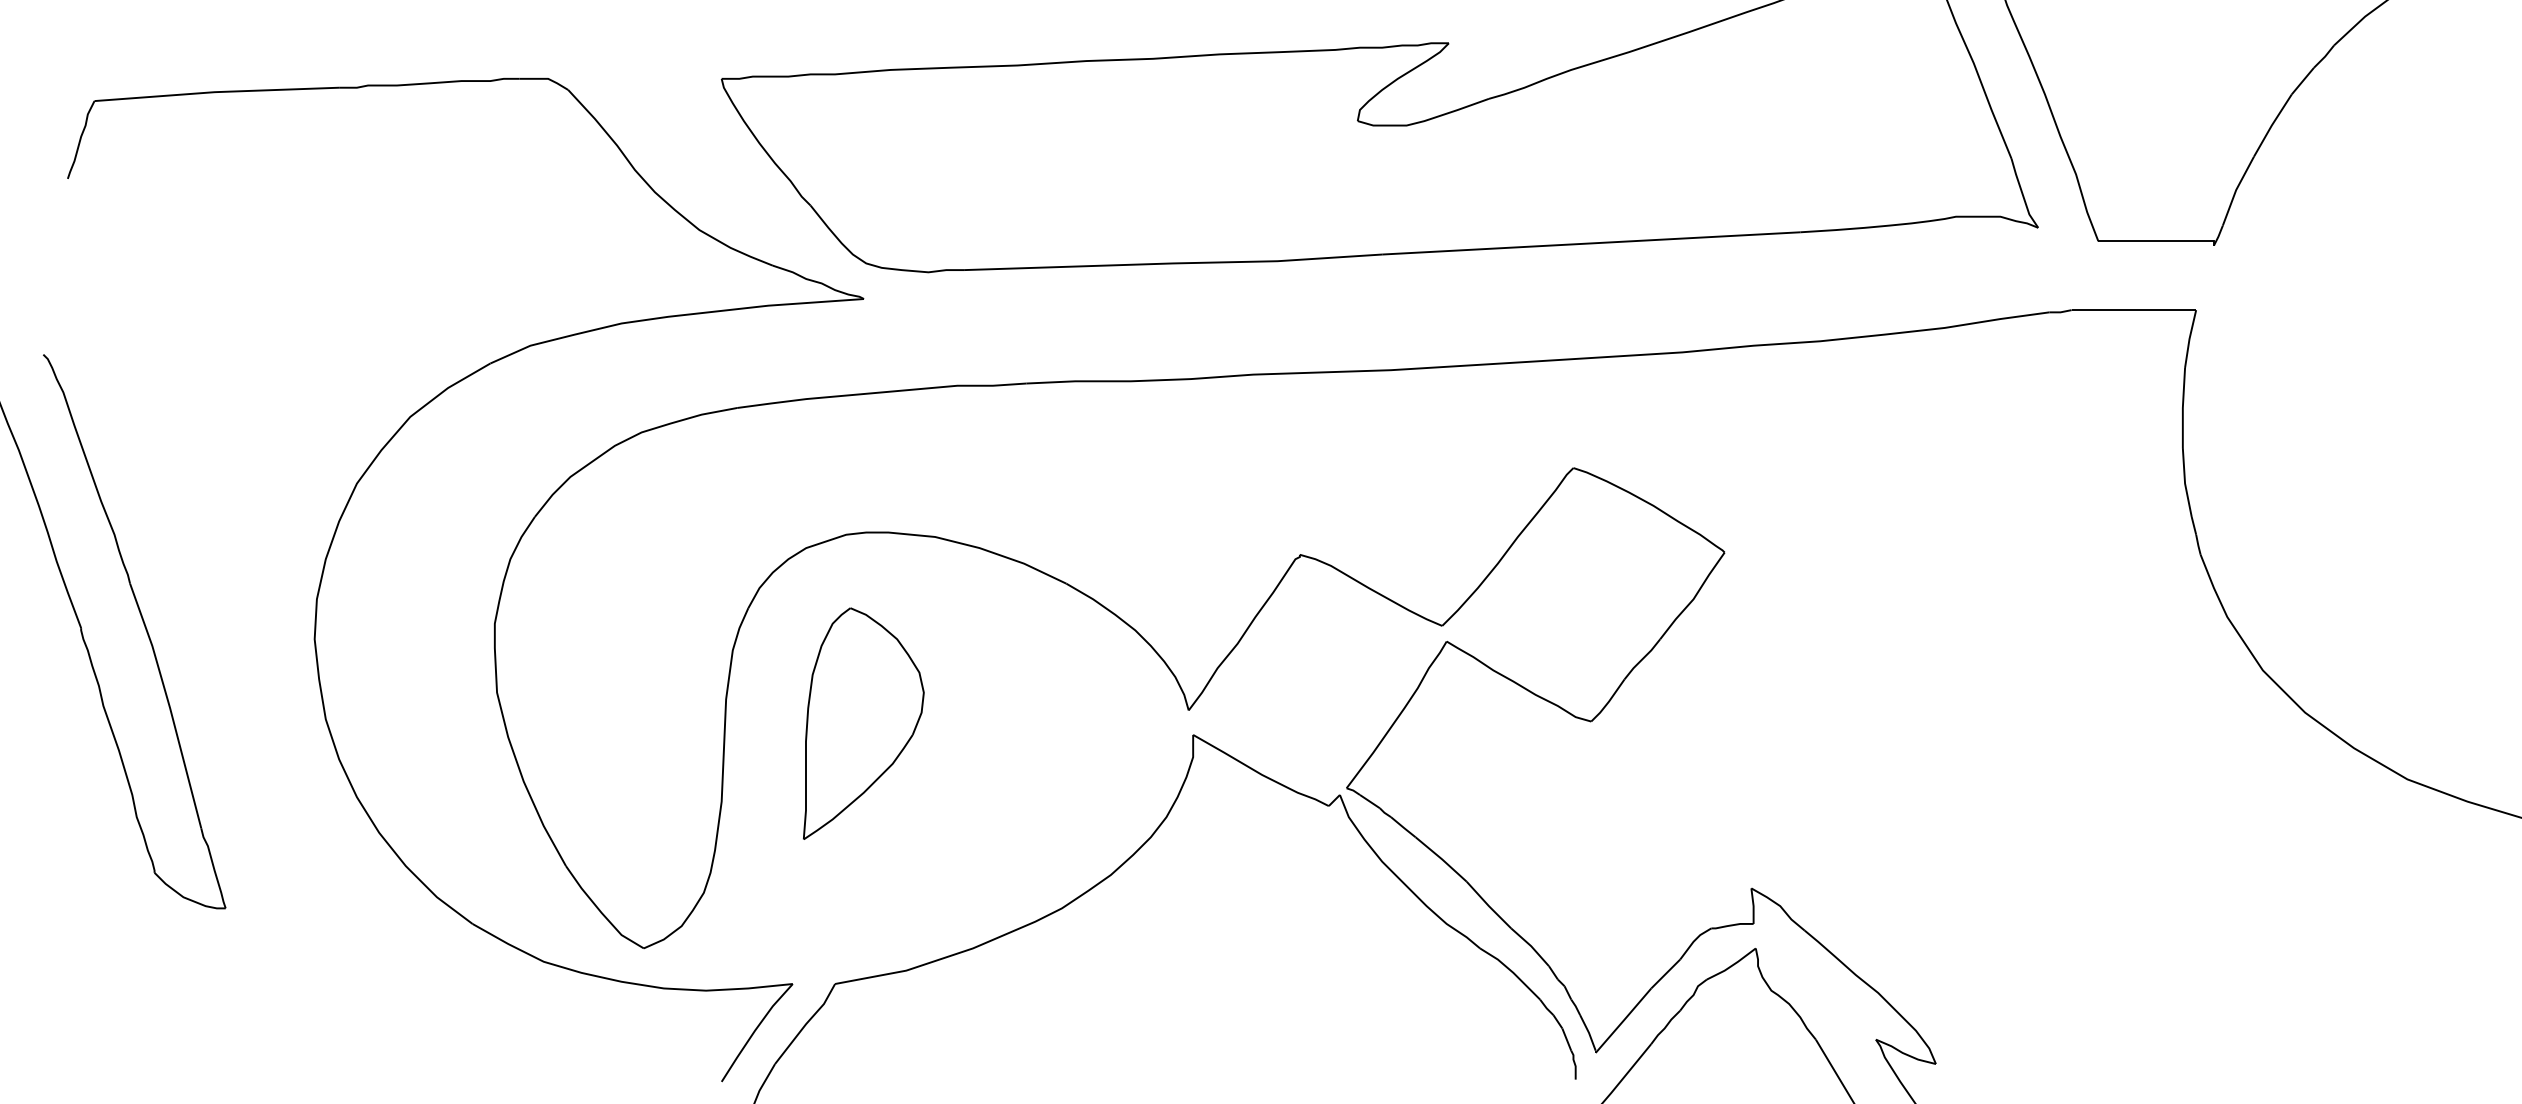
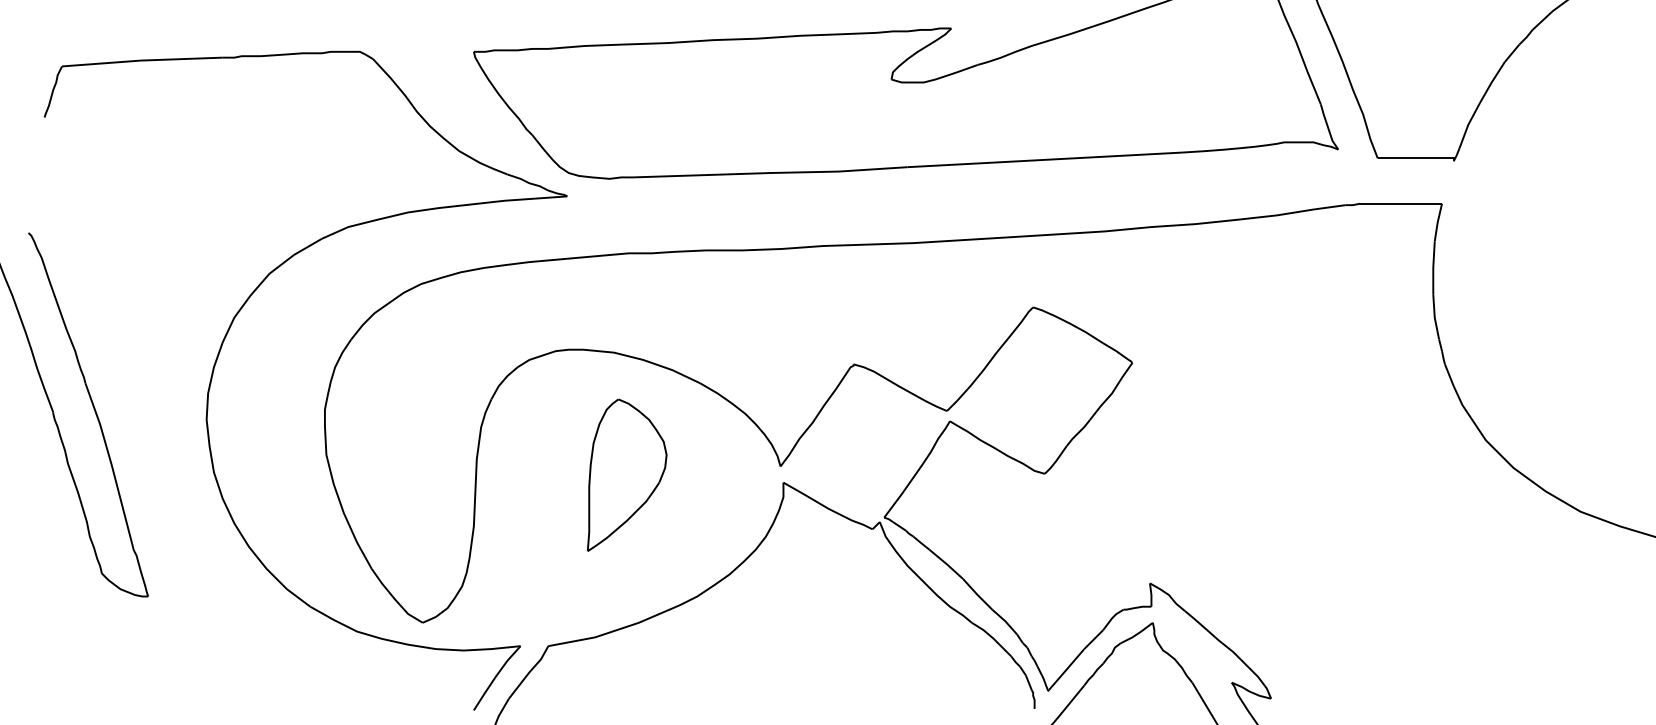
part: (864, 722) -> (627, 474), moved

